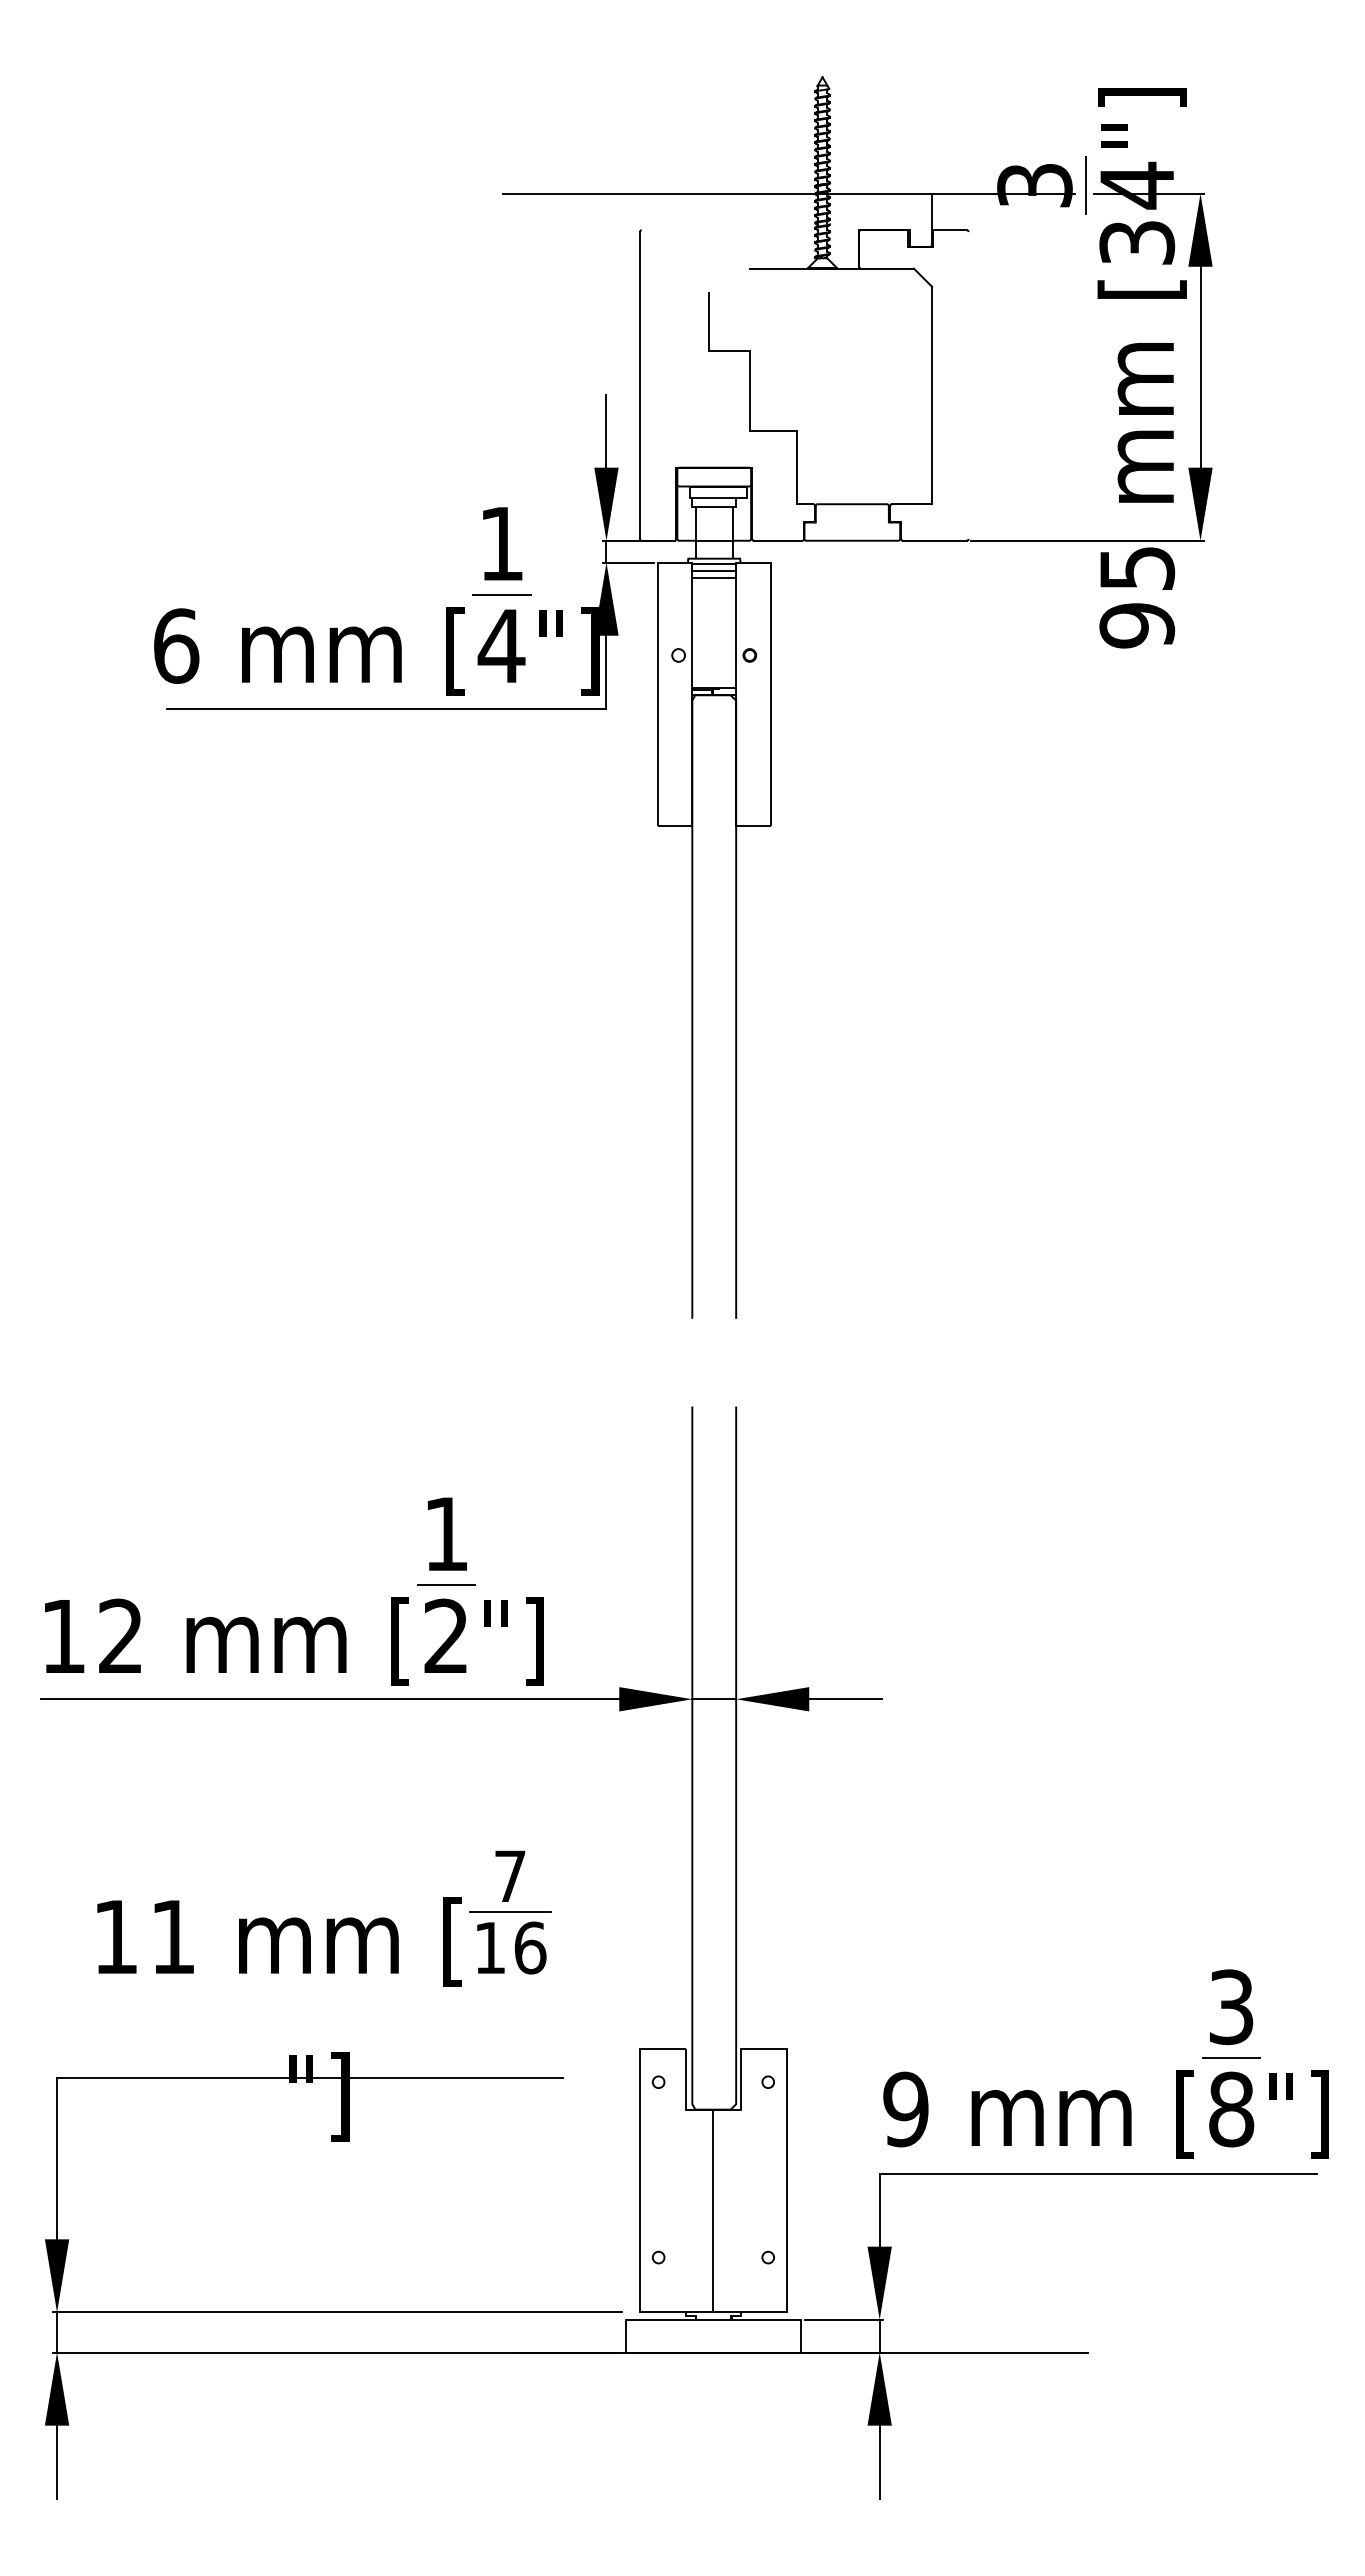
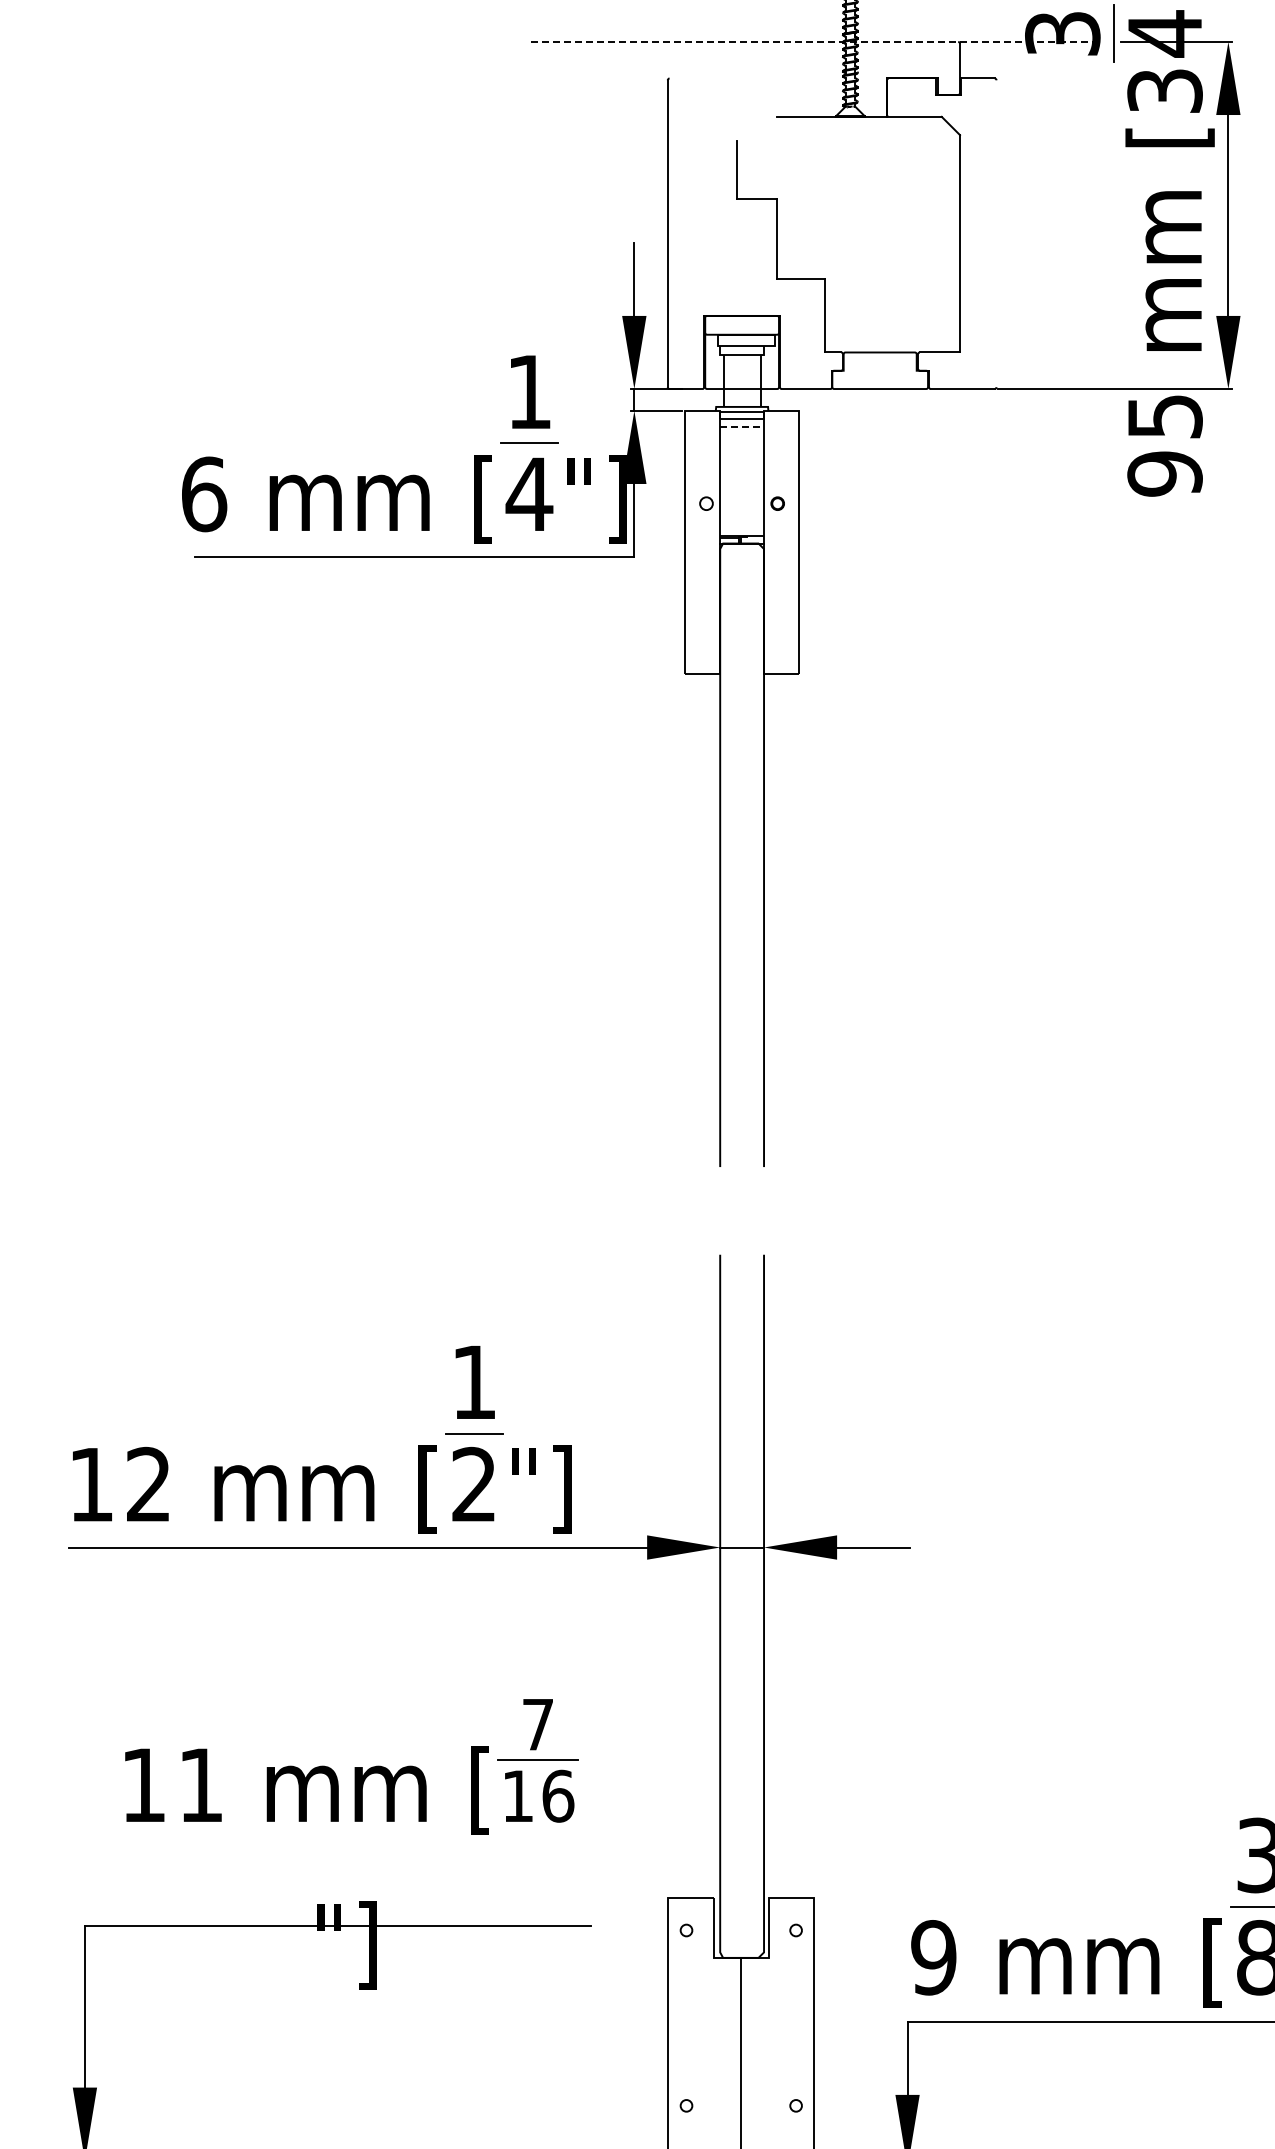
line: (789, 193) -> (817, 41), solid -> dashed
line: (714, 578) -> (742, 426), solid -> dashed

